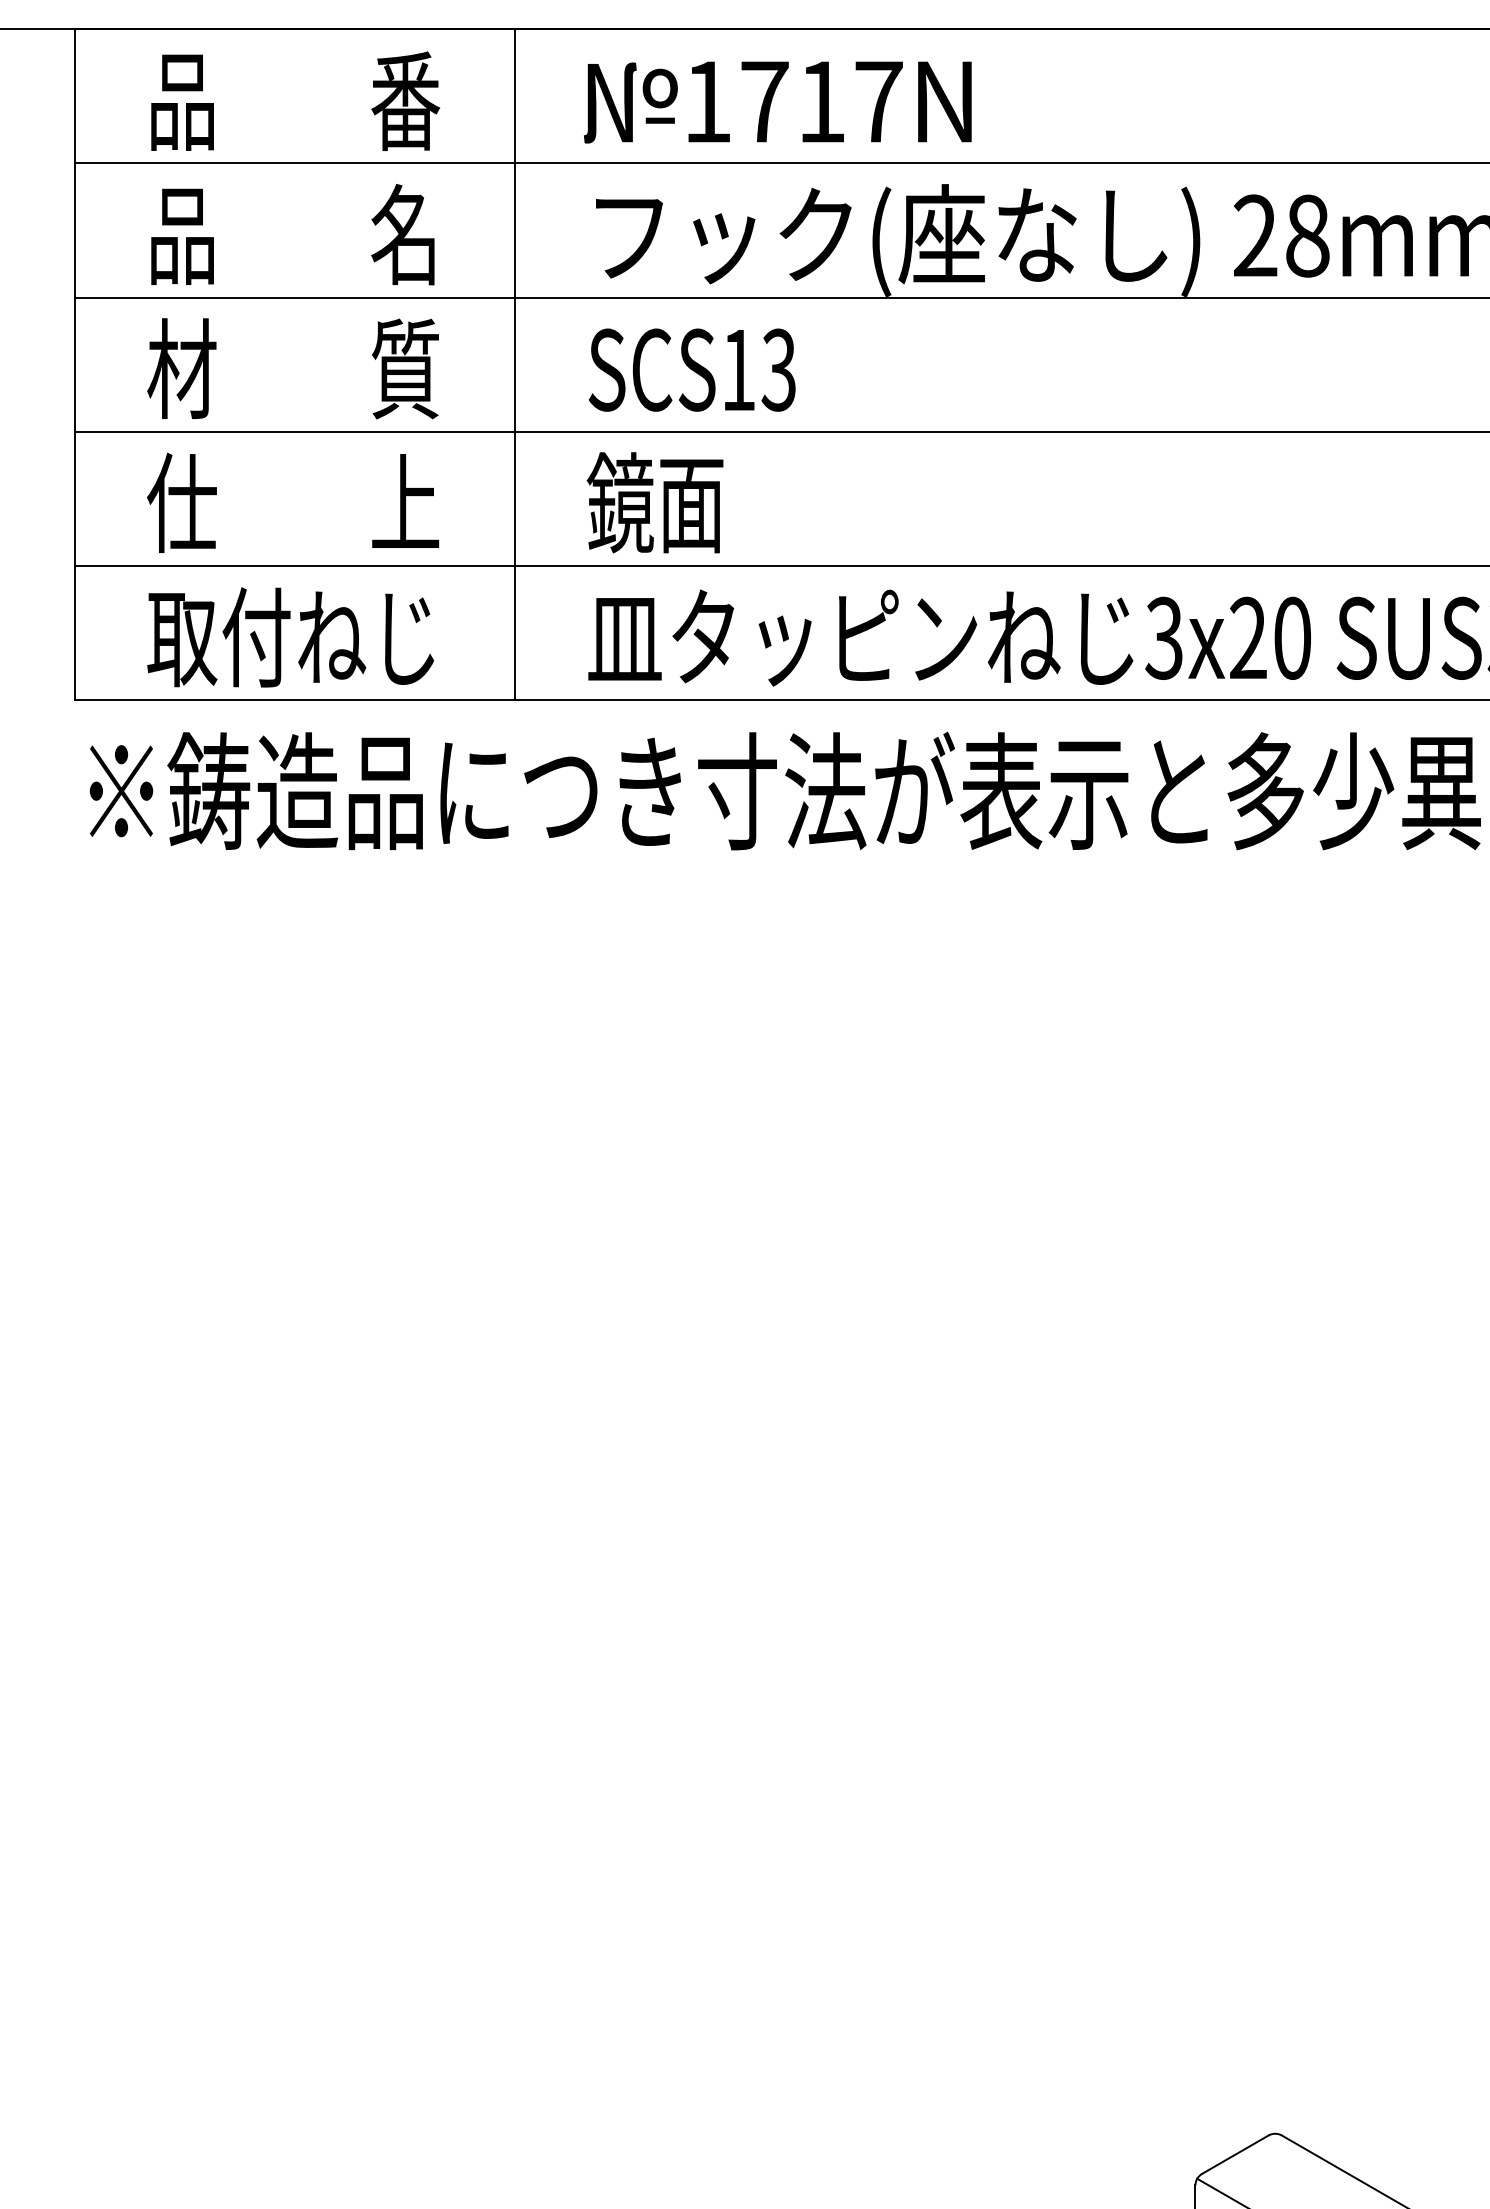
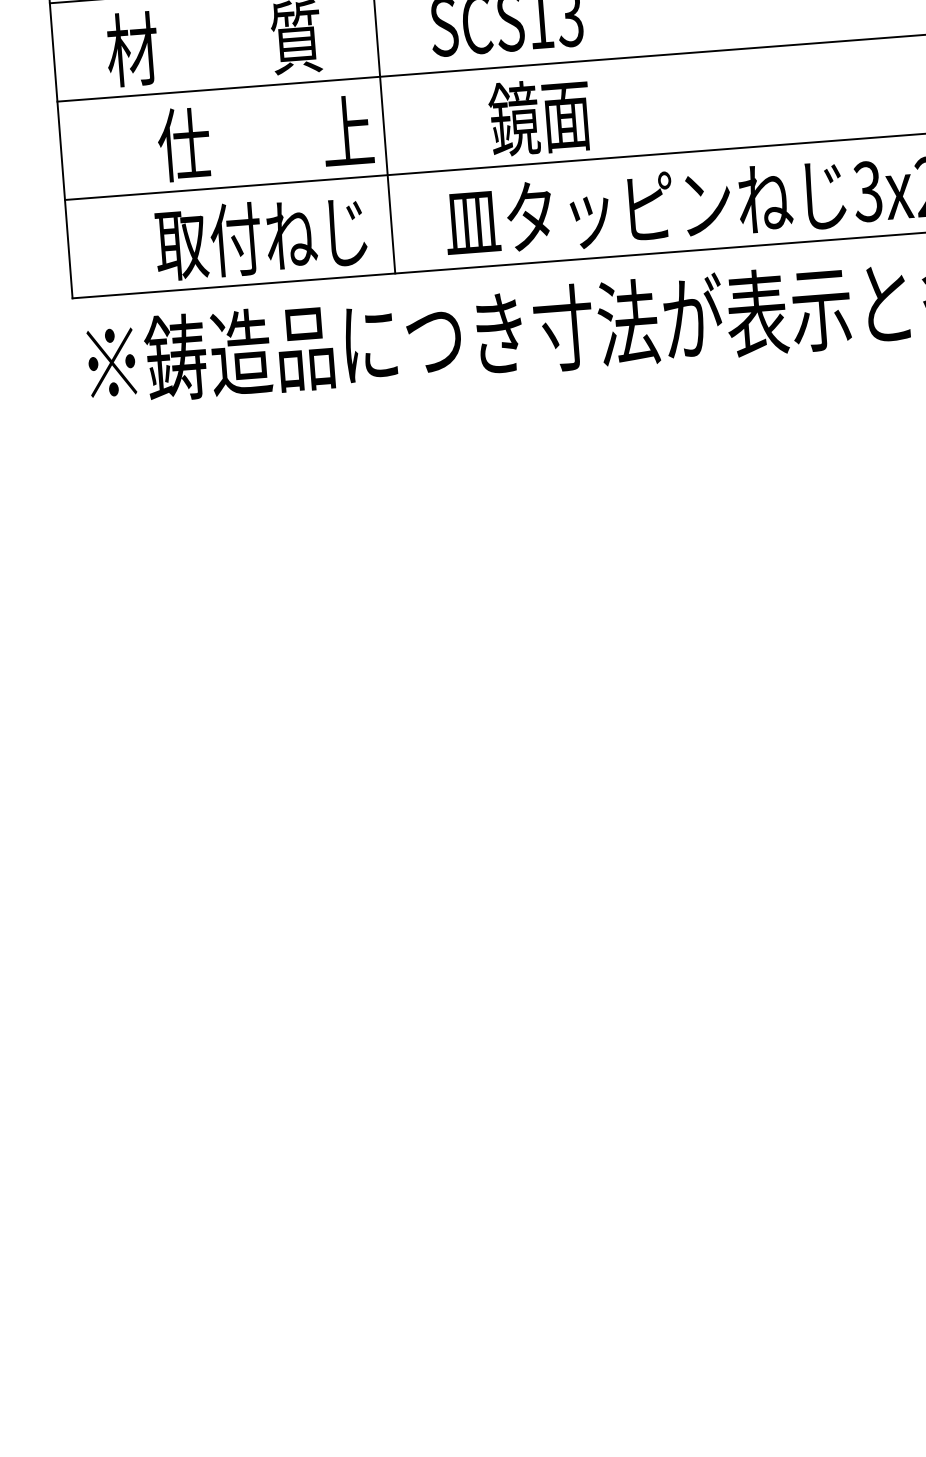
text: (293, 502) -> (265, 137), moved
text: (654, 502) -> (539, 116), moved
text: (290, 637) -> (260, 237), moved

